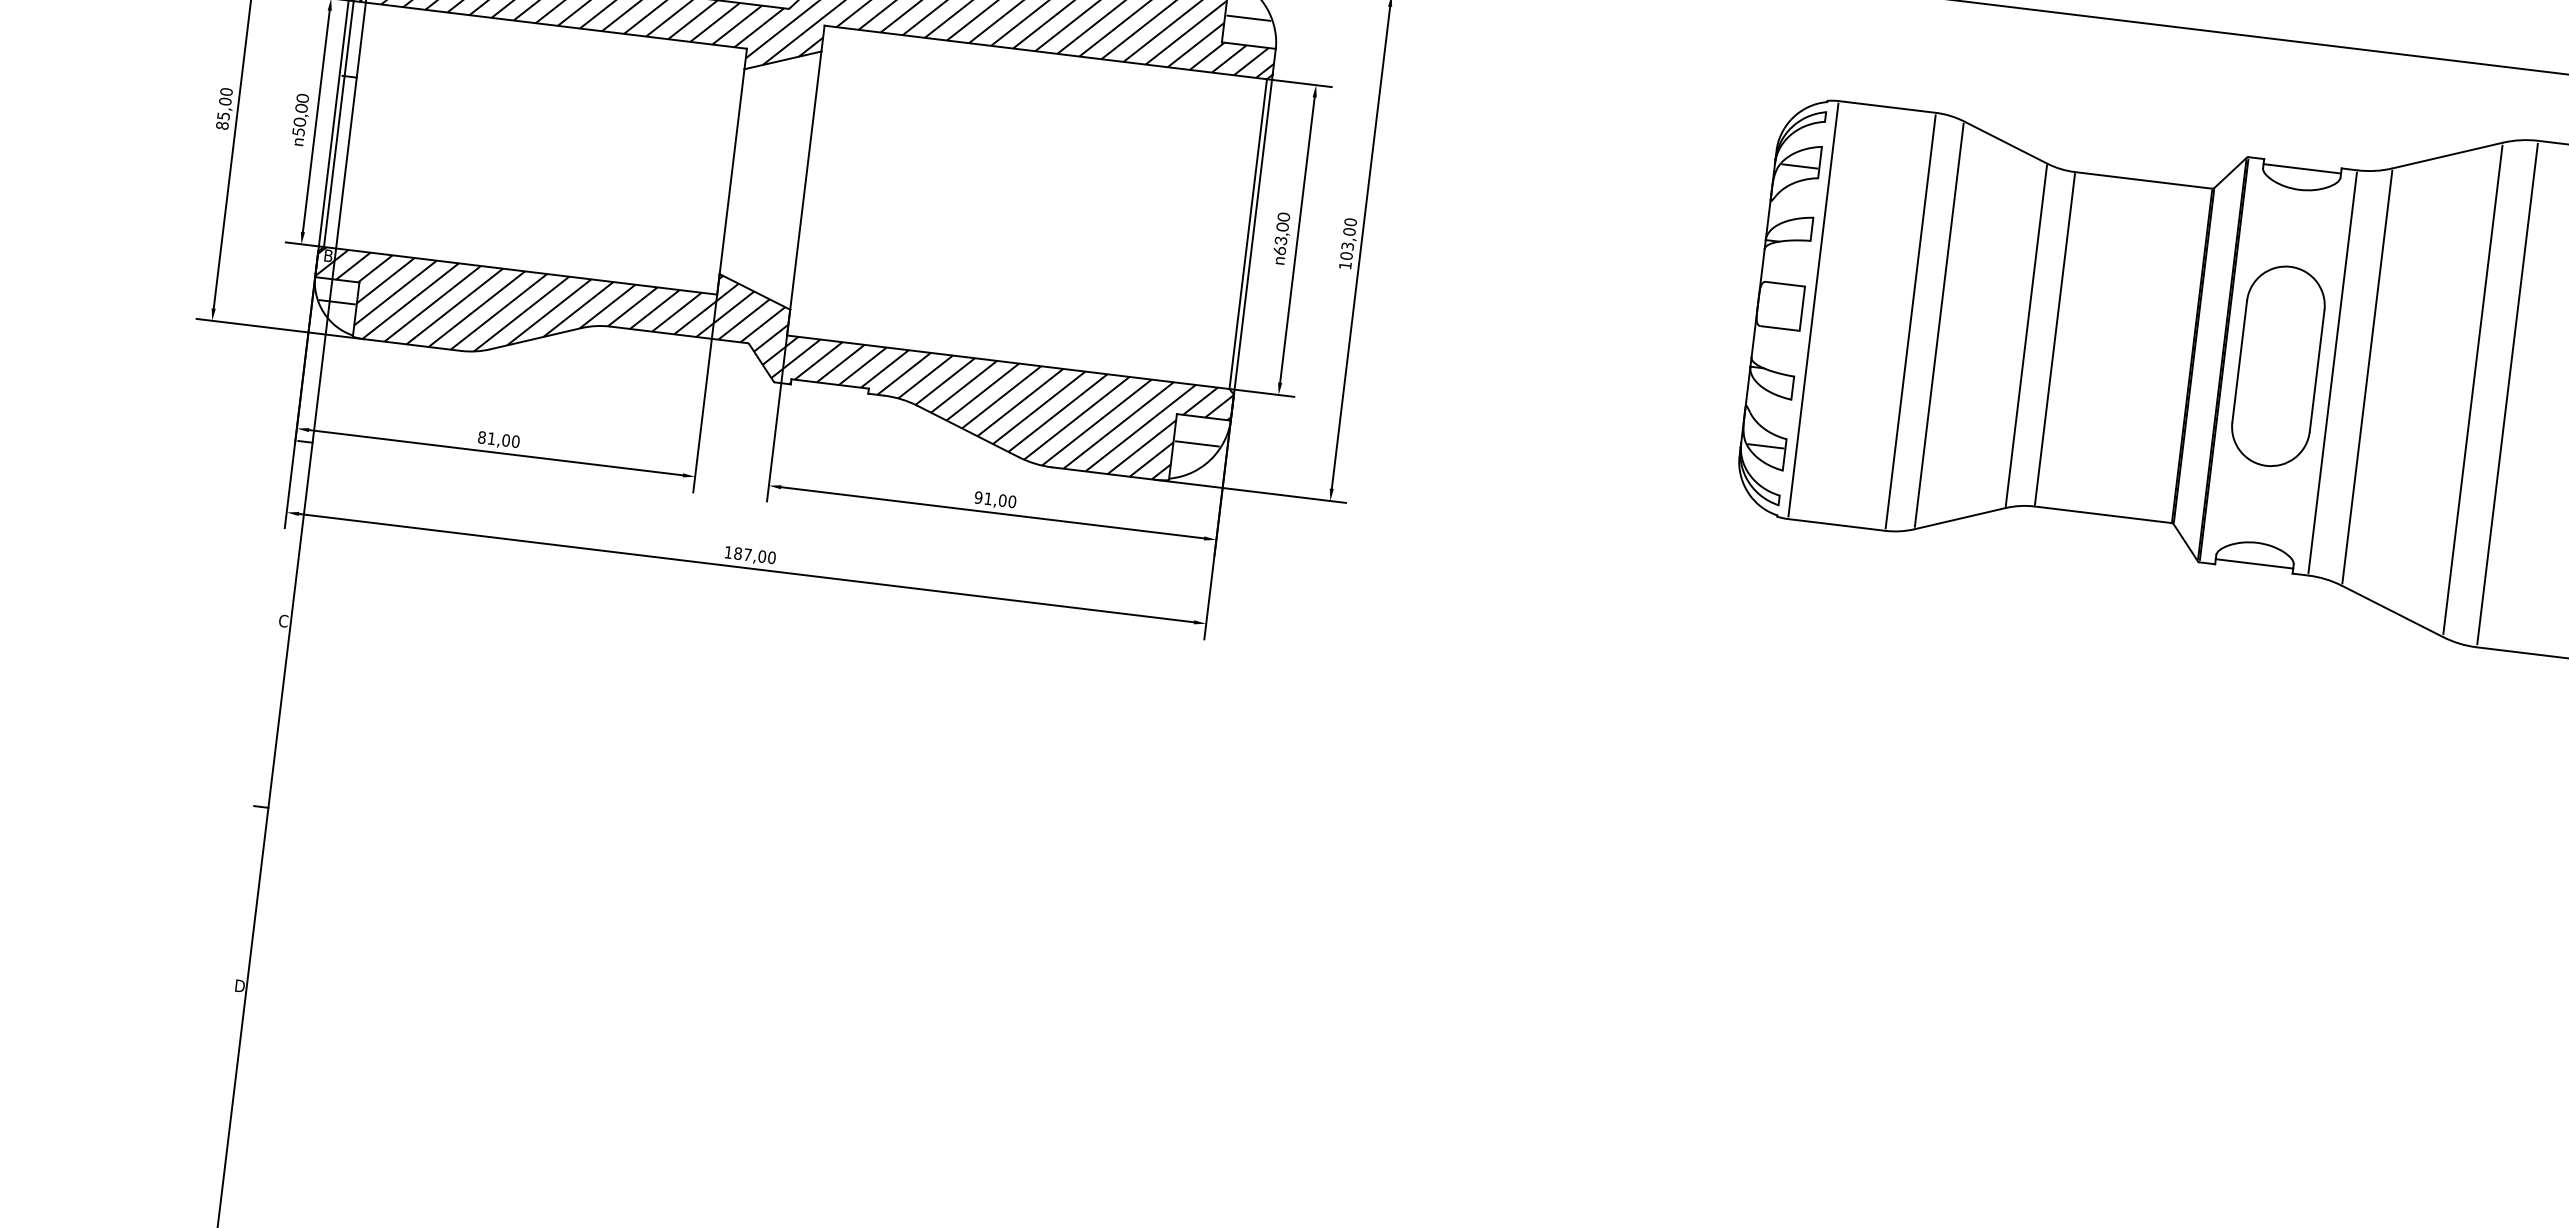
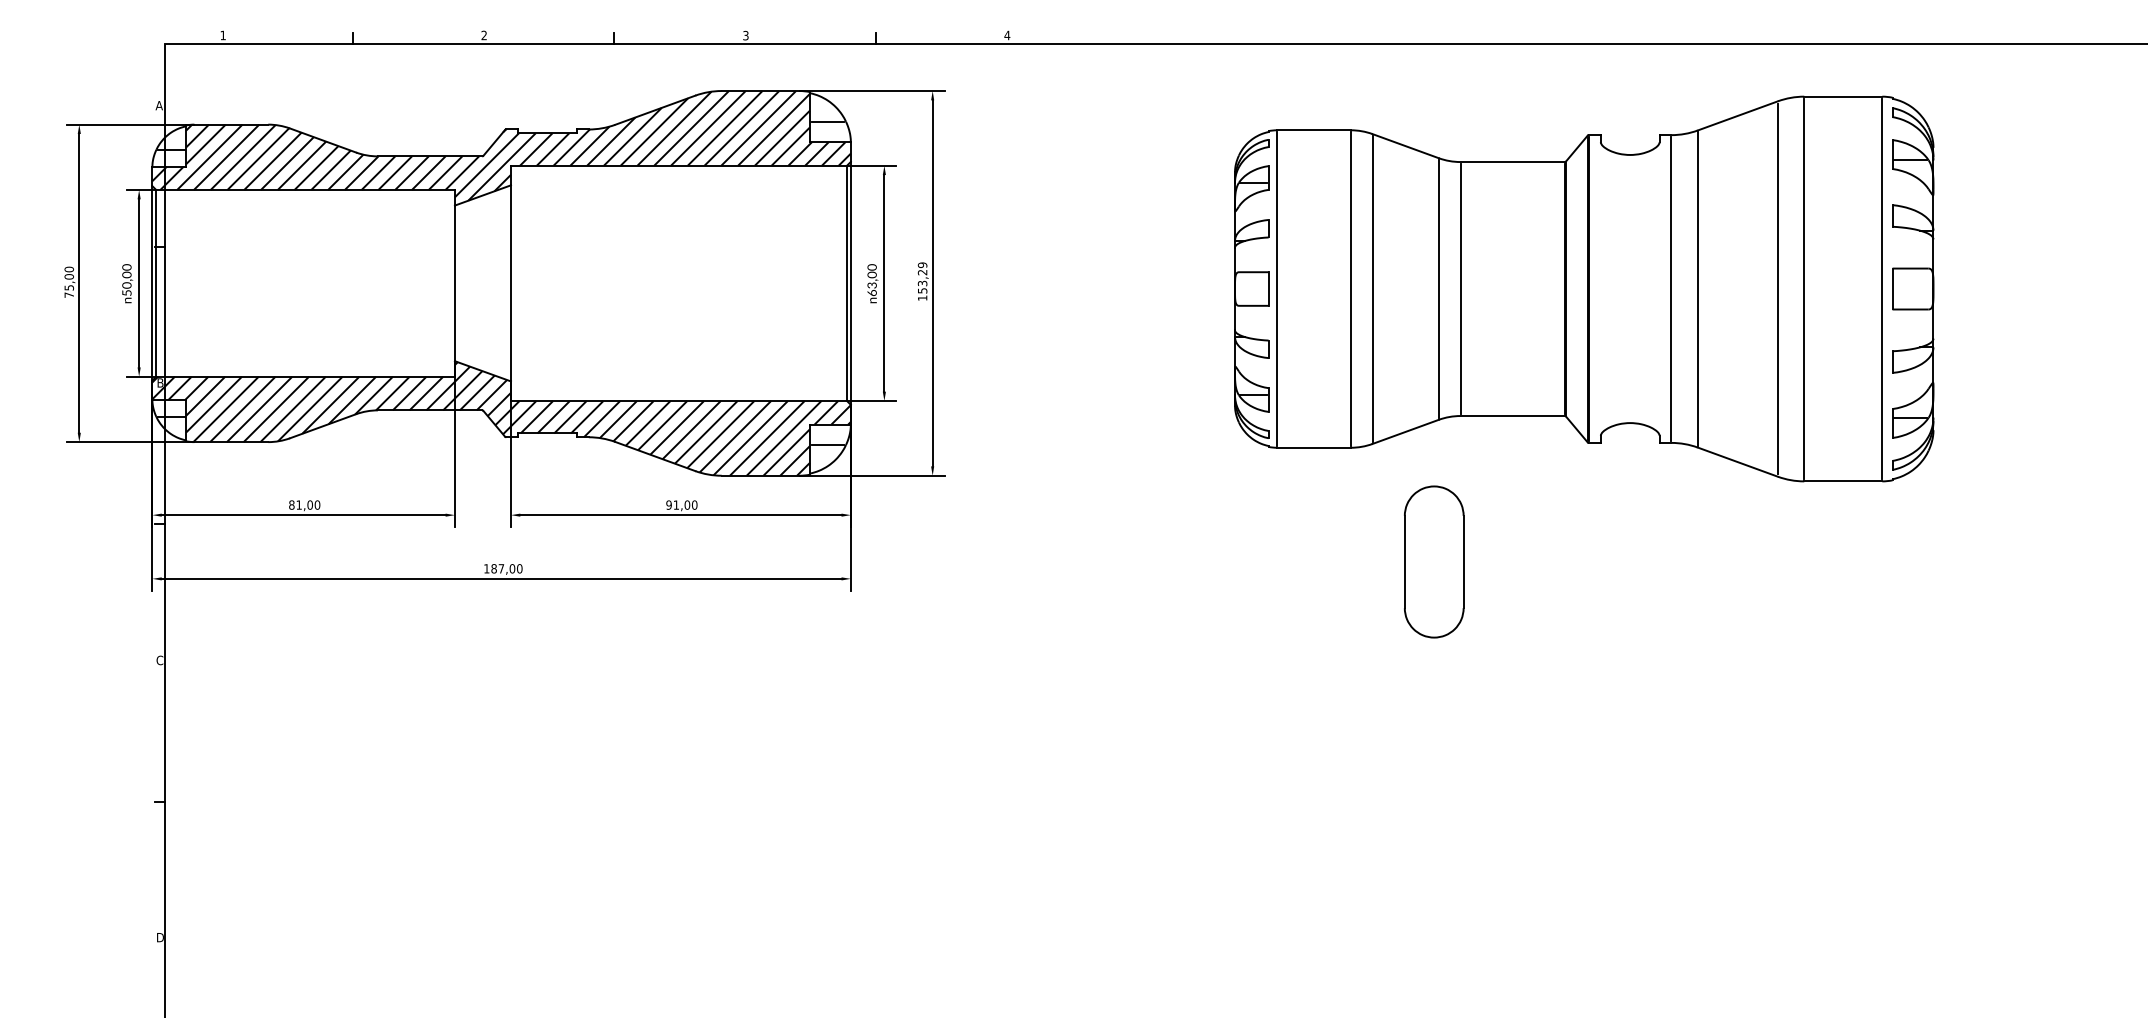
text: (221, 124) -> (68, 294), 85,00 -> 75,00
line: (2301, 168) -> (1629, 138), removed
text: (1348, 238) -> (922, 277), 103,00 -> 153,29
part: (2278, 365) -> (1434, 561), moved
line: (2253, 564) -> (1629, 439), removed

